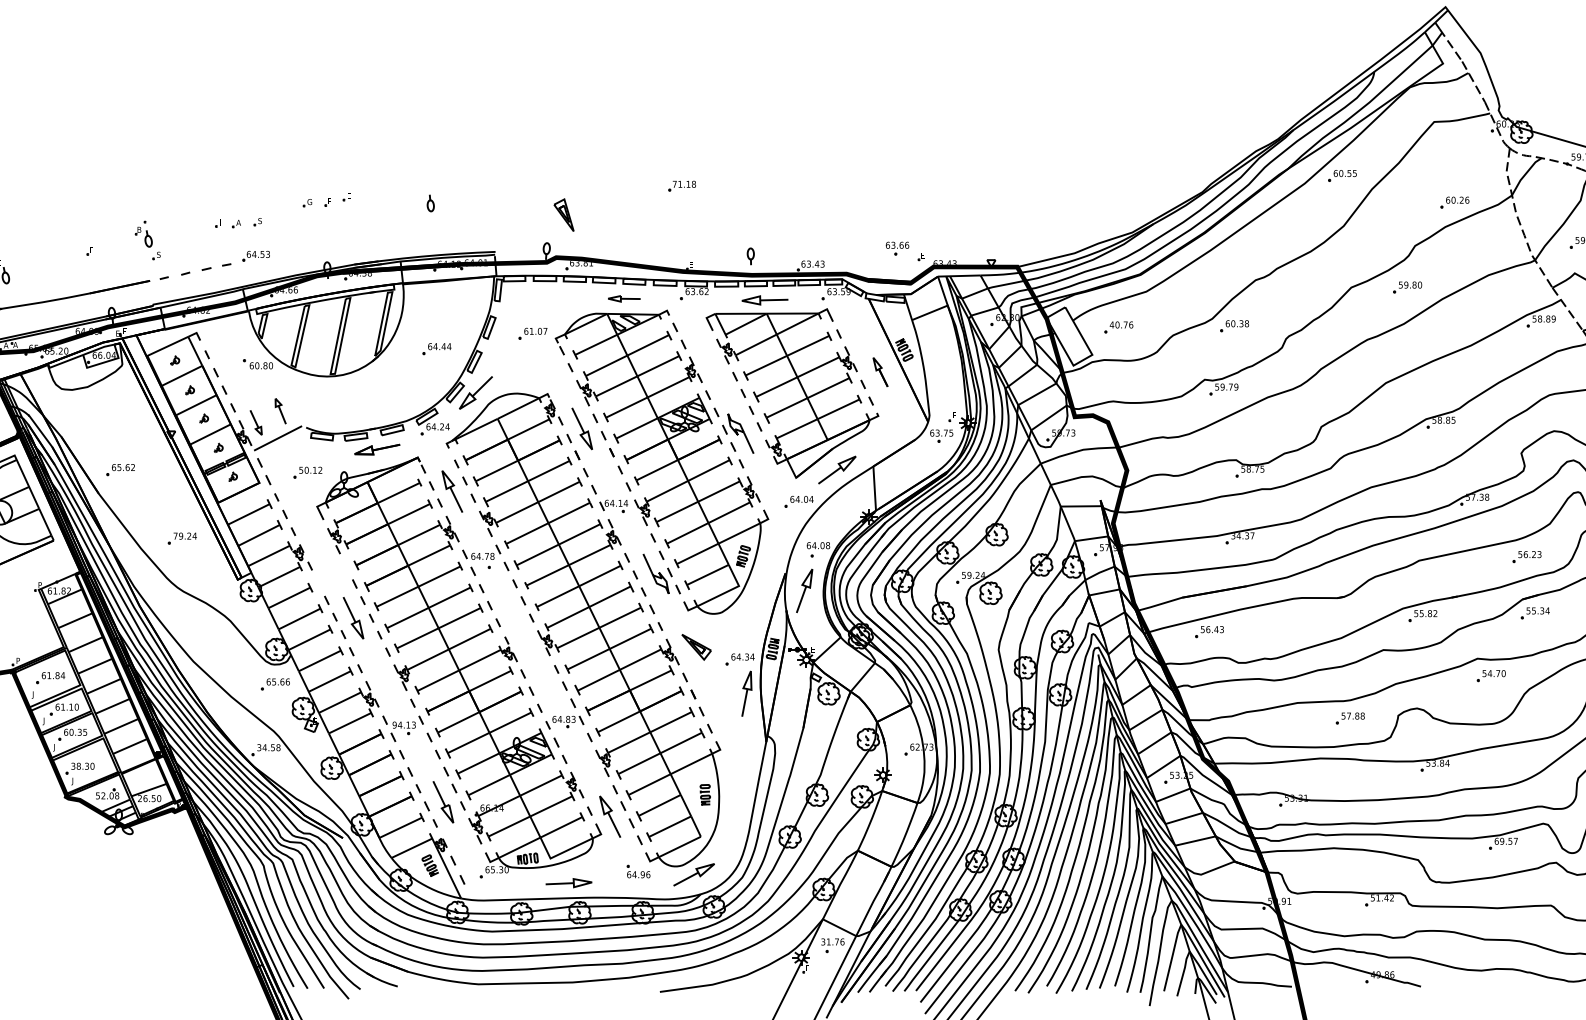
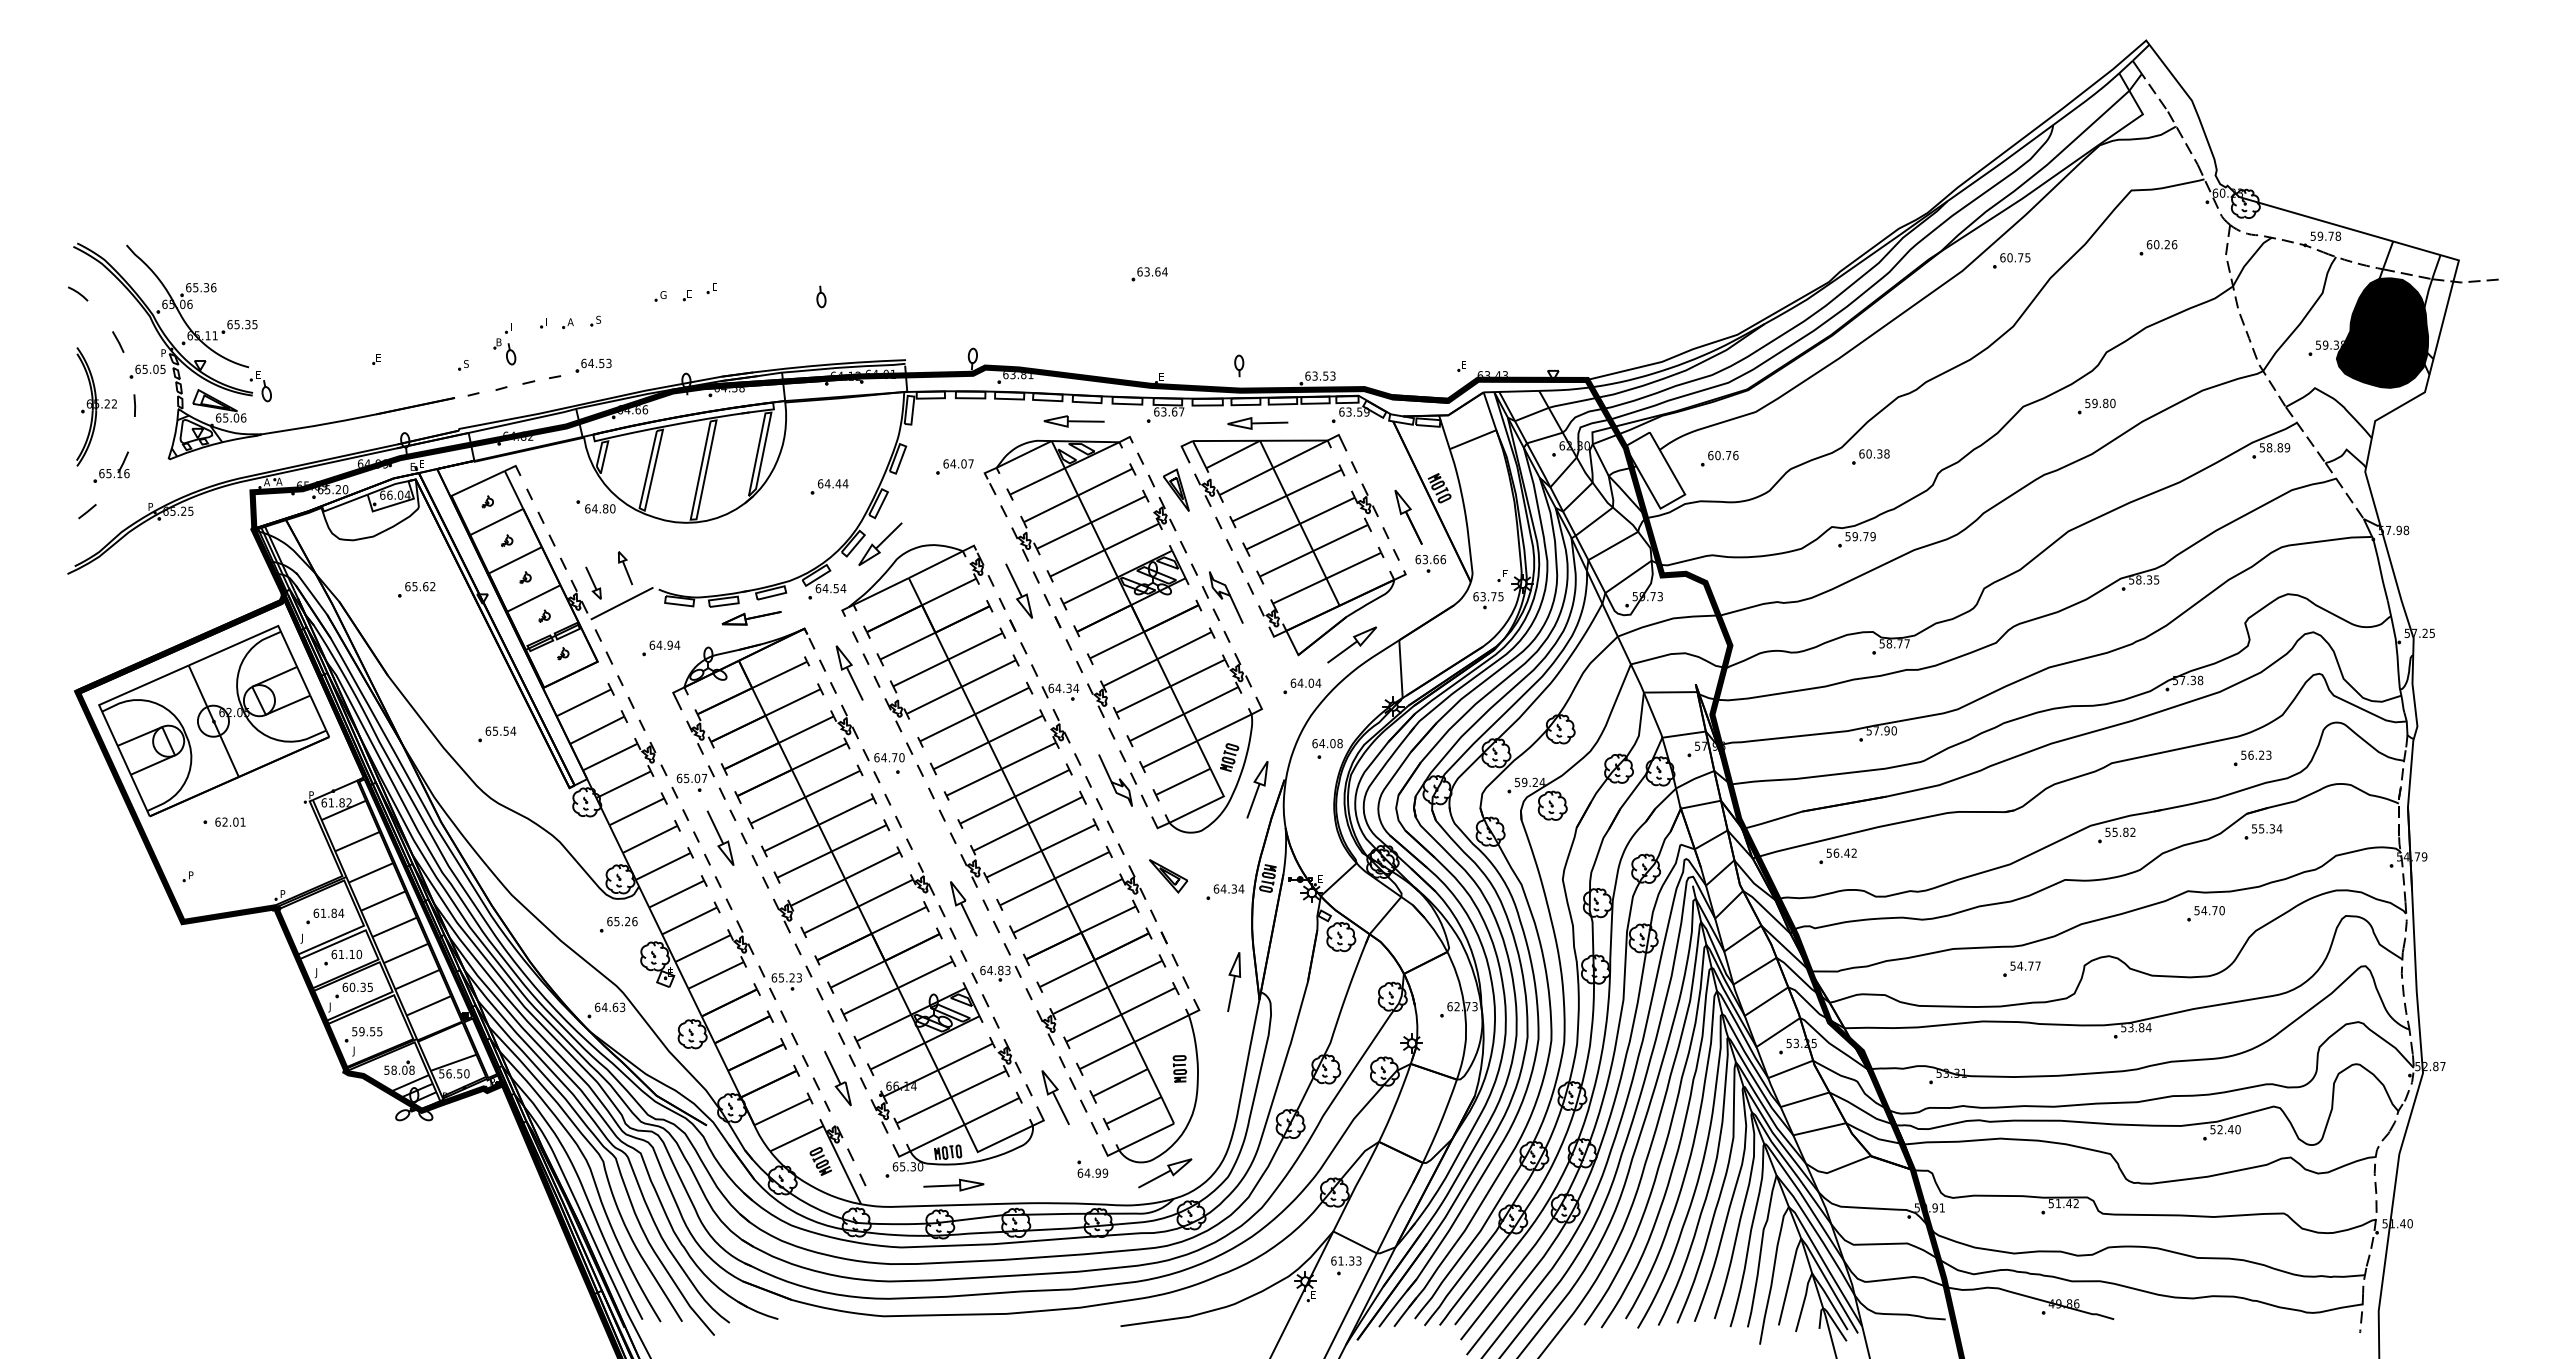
text: (1349, 173) -> (2020, 257), 60.55 -> 60.75
text: (684, 184) -> (1152, 271), 71.18 -> 63.64
part: (1454, 202) -> (2158, 247), moved
part: (564, 214) -> (1176, 489), moved
part: (143, 231) -> (504, 344), moved
part: (897, 248) -> (1430, 563), moved
text: (816, 263) -> (1325, 375), 63.43 -> 63.53
text: (706, 291) -> (1181, 411), 63.62 -> 63.67
part: (623, 298) -> (1073, 421), size x1.43
text: (1111, 324) -> (1710, 455), 40.76 -> 60.76
text: (531, 331) -> (953, 463), 61.07 -> 64.07
text: (256, 365) -> (594, 508), 60.80 -> 64.80
part: (880, 371) -> (1408, 516), size x1.43
text: (1448, 419) -> (2149, 579), 58.85 -> 58.35
text: (441, 426) -> (835, 588), 64.24 -> 64.54
text: (1261, 468) -> (1906, 643), 58.75 -> 58.77
part: (120, 469) -> (416, 589), moved
text: (310, 469) -> (664, 644), 50.12 -> 64.94
text: (620, 503) -> (1068, 688), 64.14 -> 64.34
text: (181, 535) -> (496, 730), 79.24 -> 65.54
text: (1242, 535) -> (1881, 730), 34.37 -> 57.90
text: (492, 556) -> (901, 757), 64.78 -> 64.70
part: (332, 574) -> (692, 781), added
part: (804, 590) -> (1257, 789), moved
text: (1221, 629) -> (1853, 853), 56.43 -> 56.42
part: (539, 671) -> (963, 908), added
text: (282, 681) -> (627, 921), 65.66 -> 65.26
part: (747, 693) -> (1234, 981), moved
text: (1355, 715) -> (2028, 965), 57.88 -> 54.77
text: (400, 724) -> (782, 977), 94.13 -> 65.23
text: (268, 747) -> (609, 1007), 34.58 -> 64.63
text: (83, 766) -> (367, 1031), 38.30 -> 59.55
text: (102, 795) -> (393, 1069), 52.08 -> 58.08
text: (139, 798) -> (441, 1073), 26.50 -> 56.50
text: (1506, 841) -> (2225, 1129), 69.57 -> 52.40
text: (648, 874) -> (1105, 1172), 64.96 -> 64.99
part: (568, 882) -> (953, 1184), moved
text: (832, 941) -> (1346, 1260), 31.76 -> 61.33

